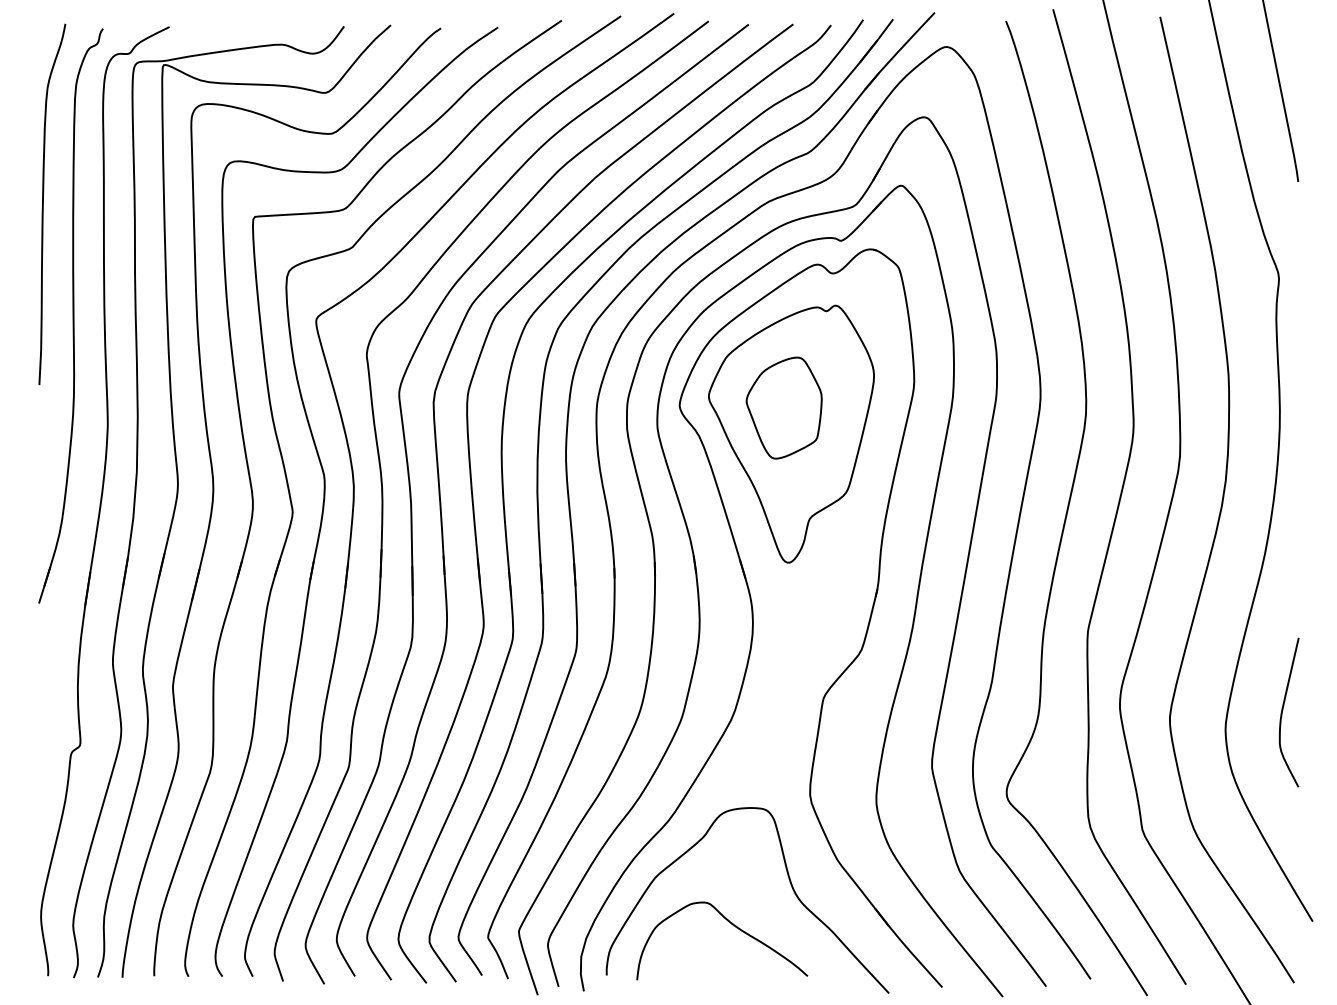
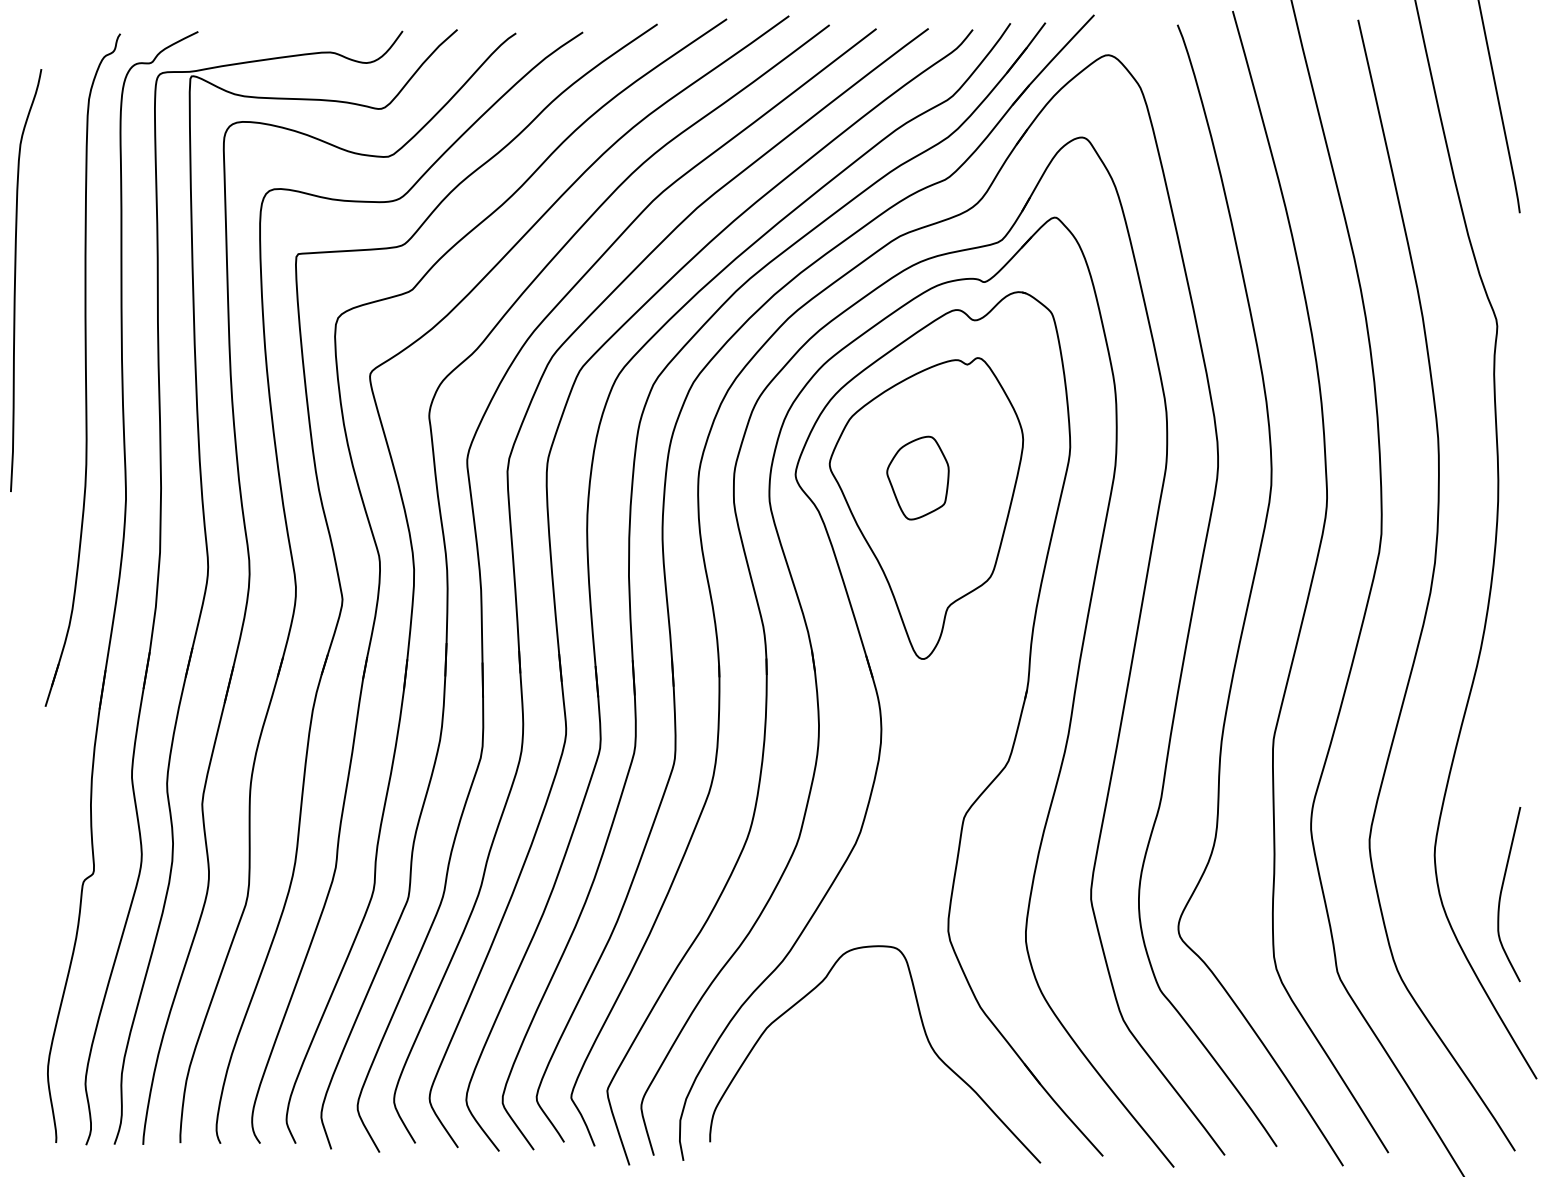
curve: (43, 204) -> (15, 280), moved
part: (783, 408) -> (917, 478), size x0.7
curve: (1283, 710) -> (1502, 891), moved
curve: (732, 925) -> (857, 1083), removed

